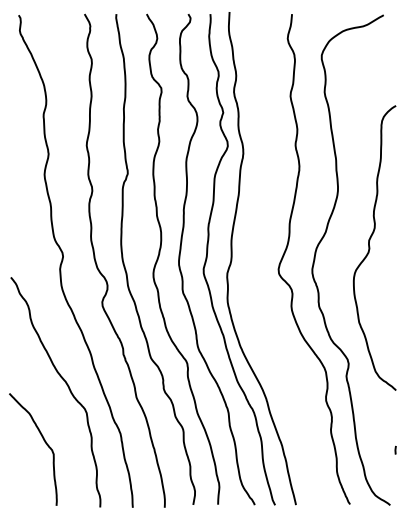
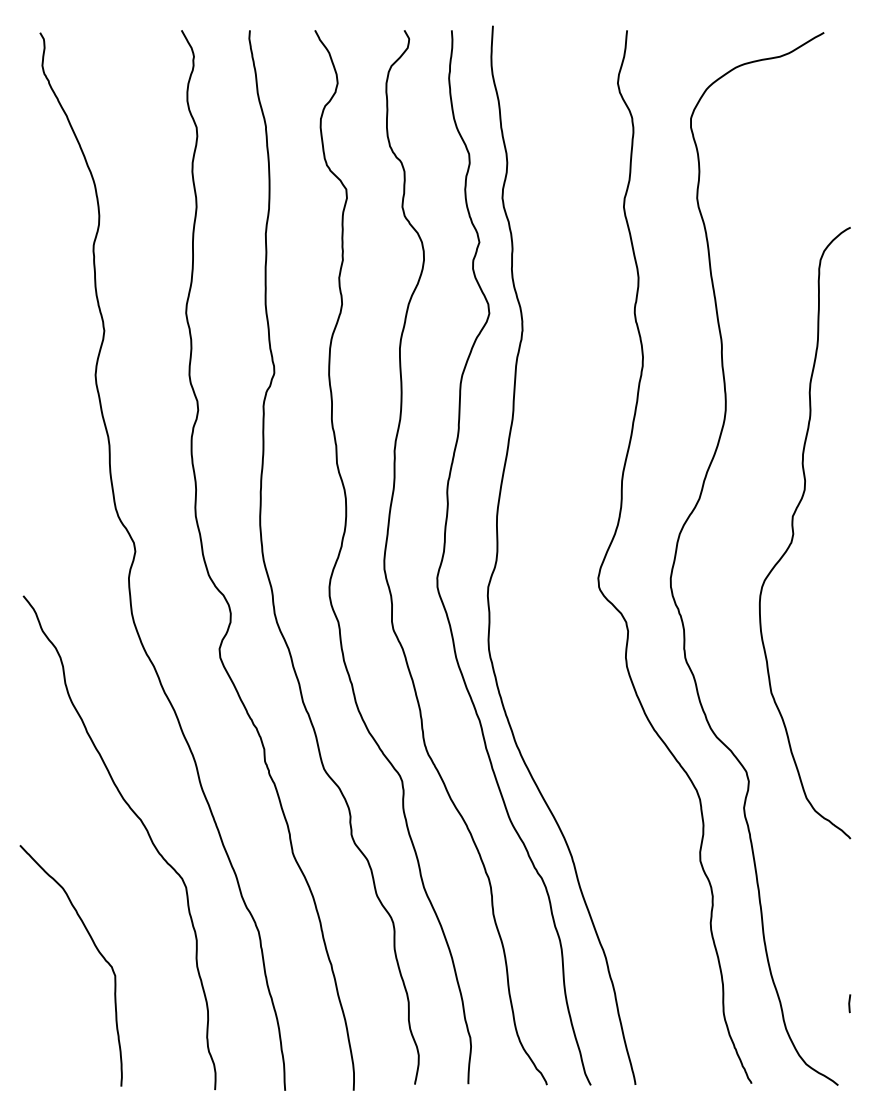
line: (395, 449) -> (849, 1002), moved

